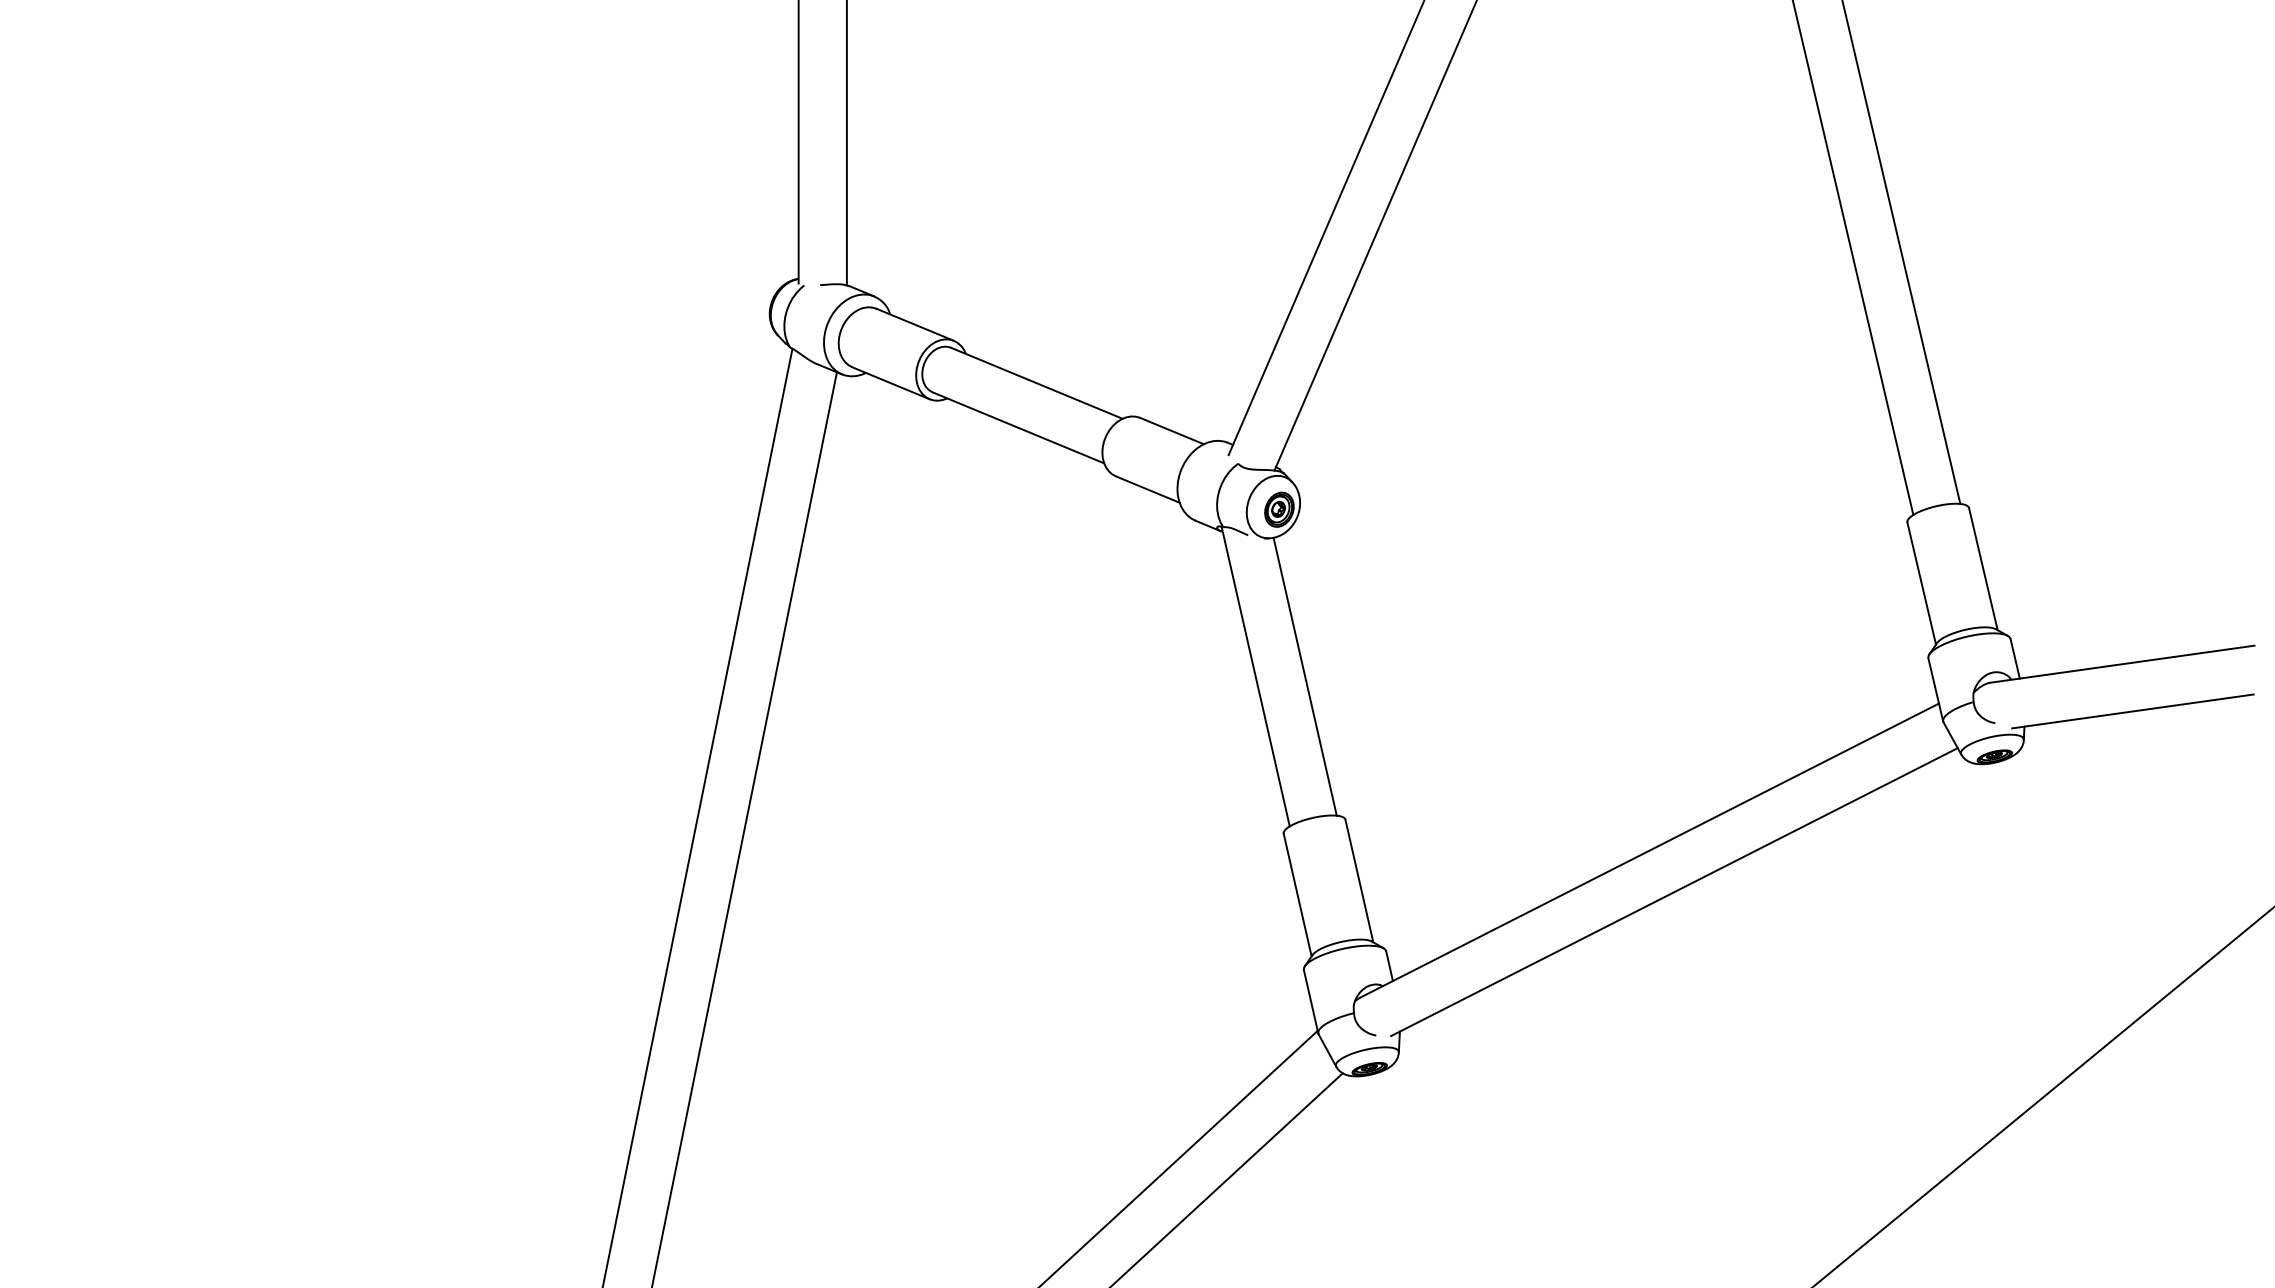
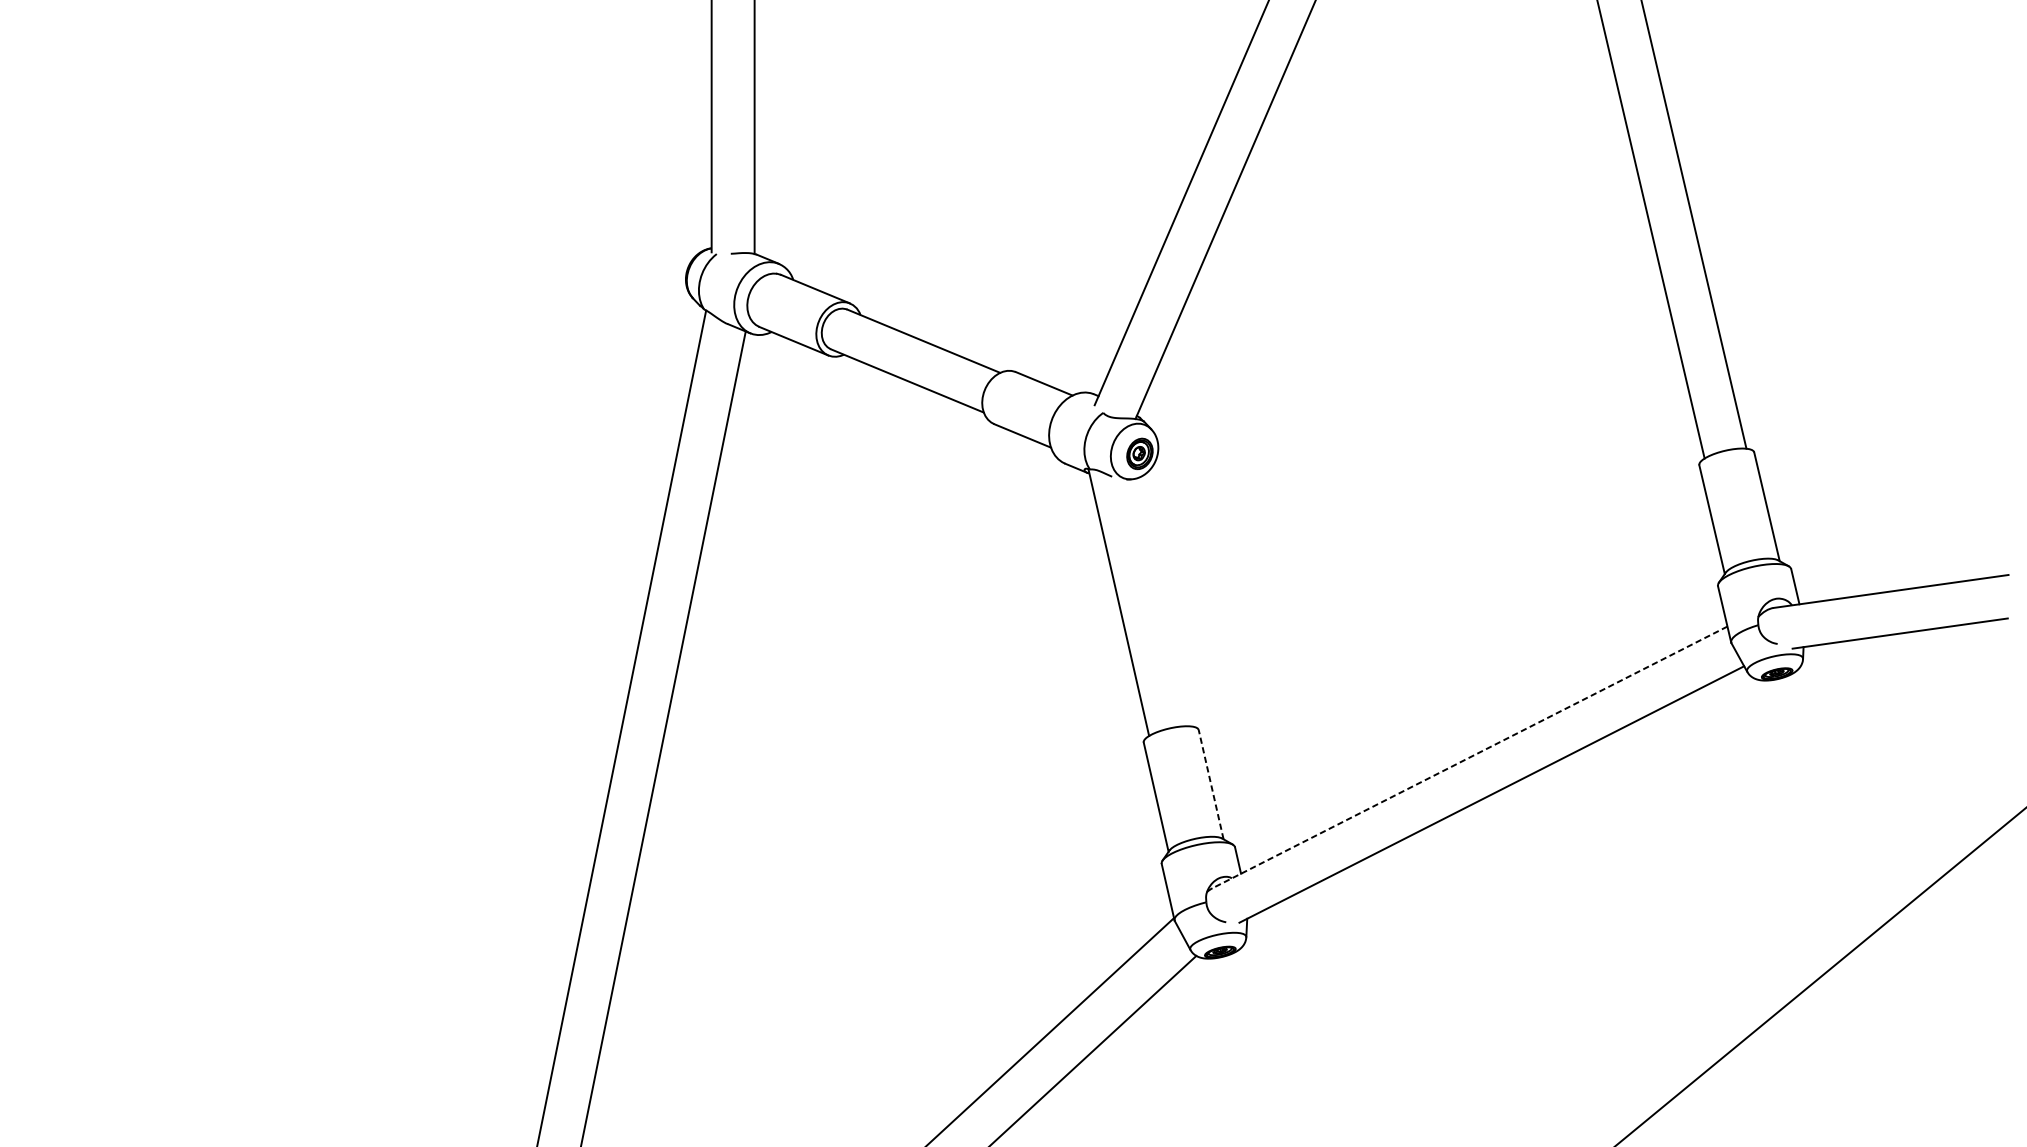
line: (1304, 676) -> (1162, 602), removed
line: (1649, 850) -> (1469, 757), solid -> dashed
line: (1359, 881) -> (1211, 785), solid -> dashed

